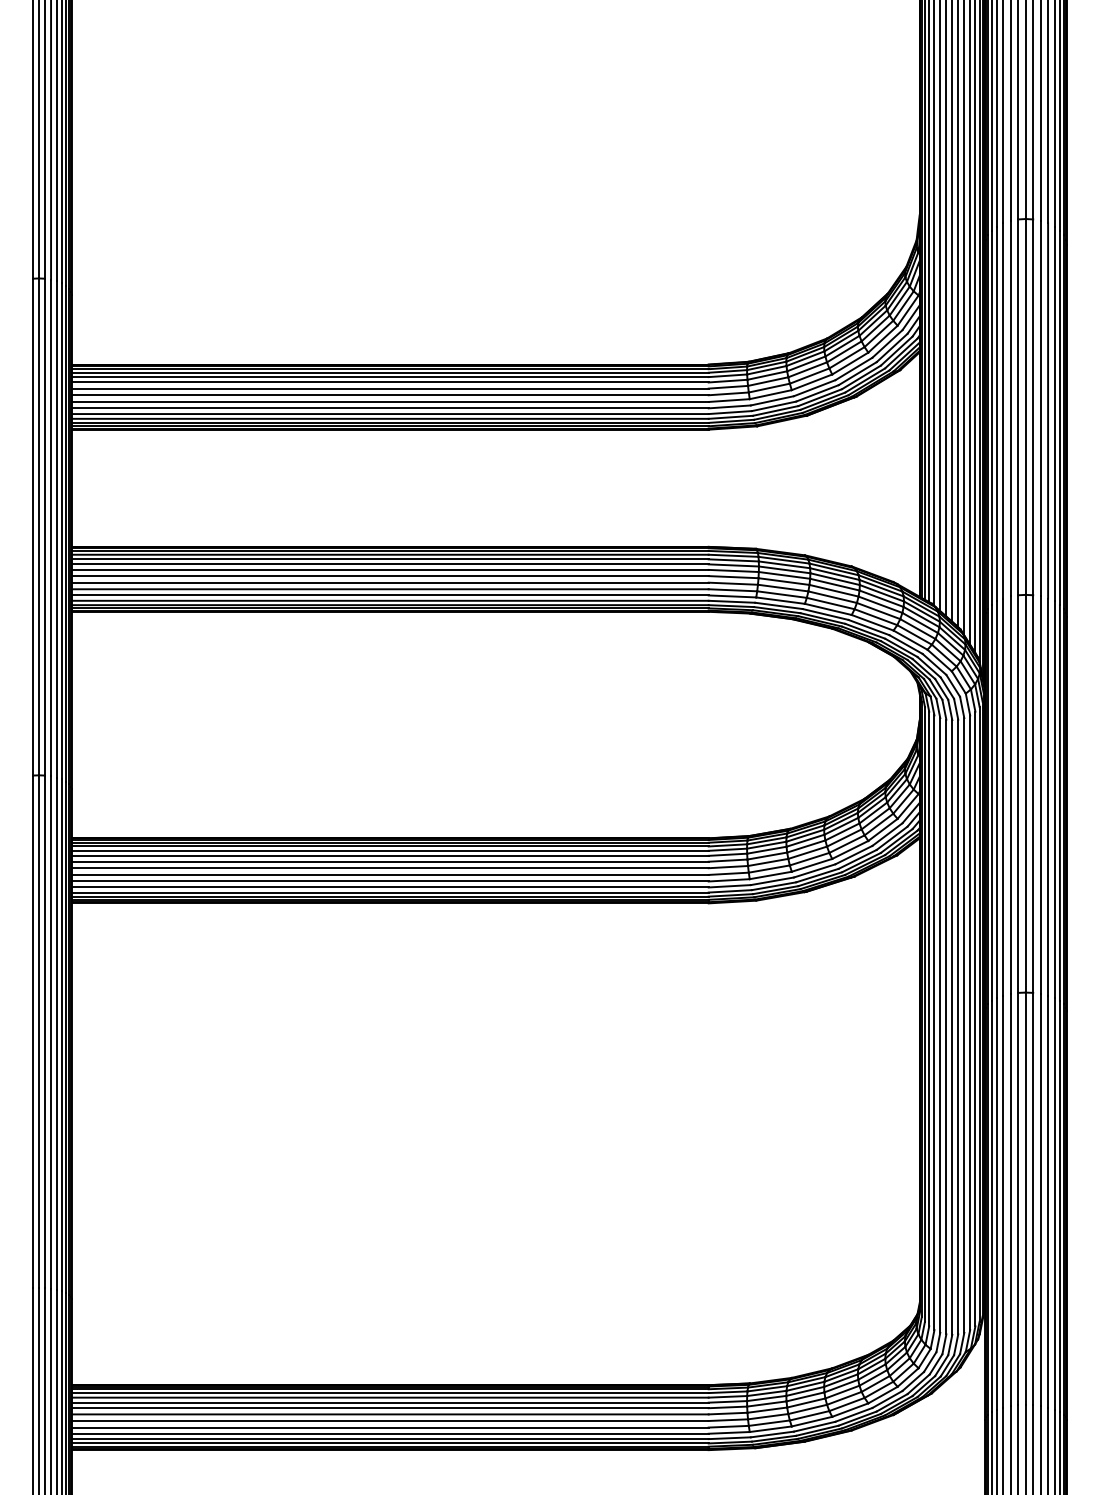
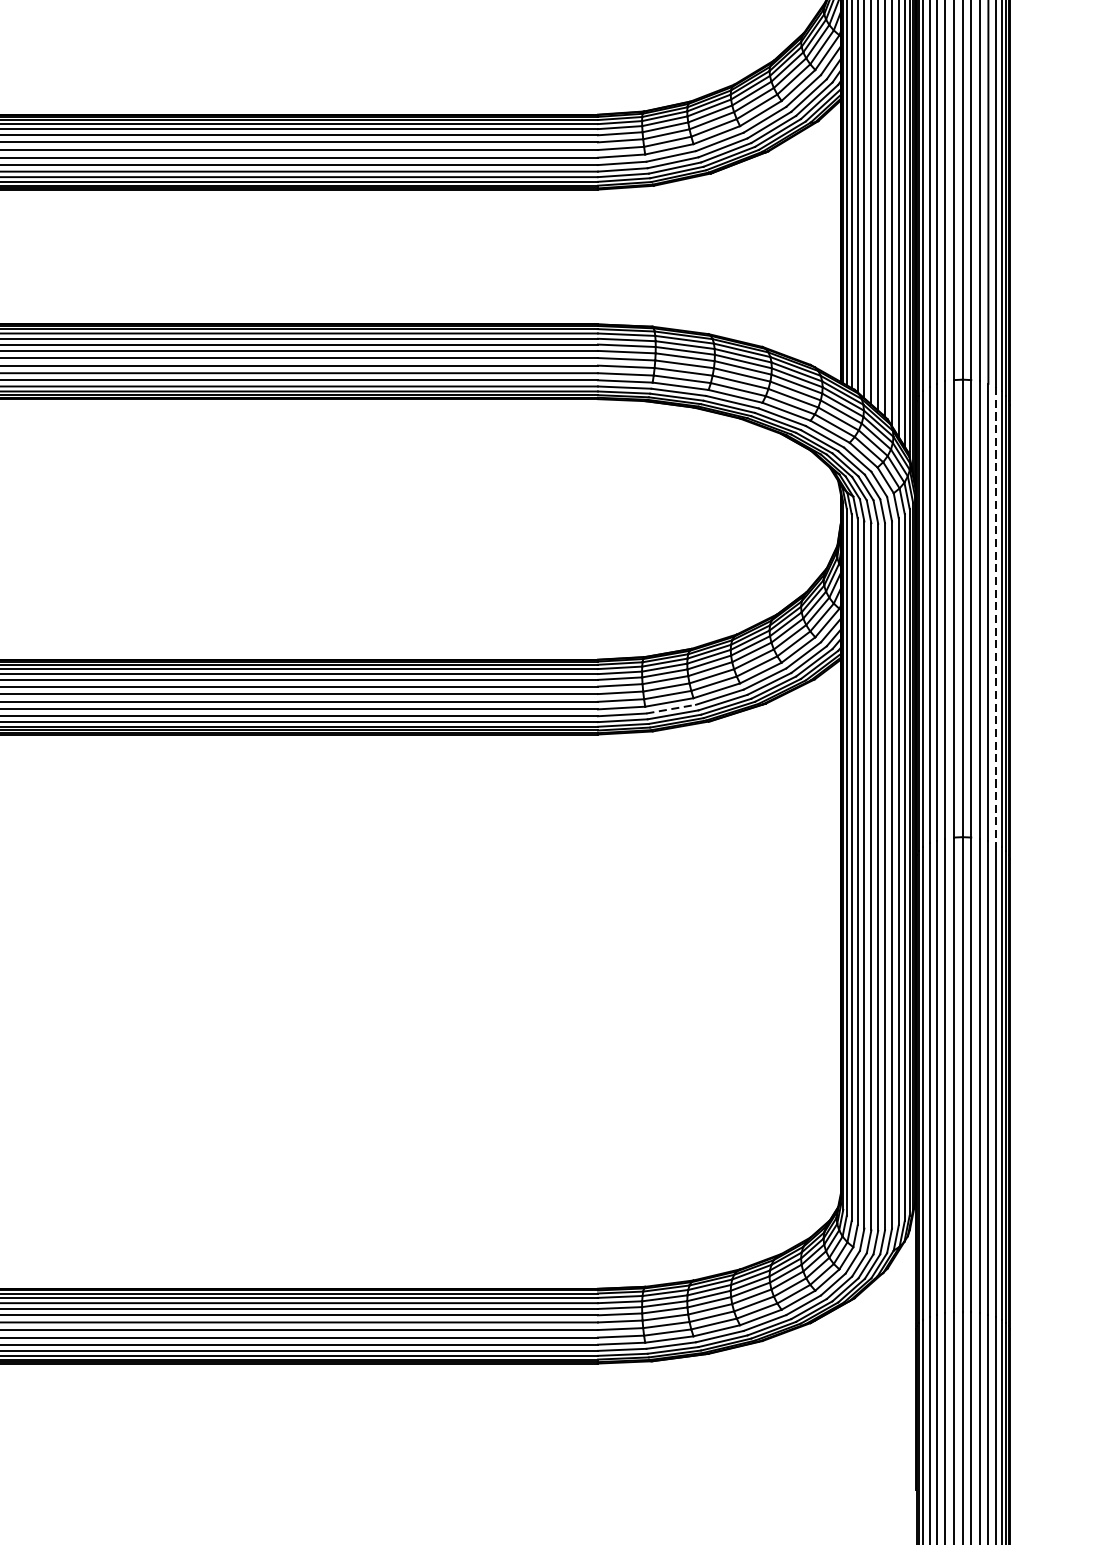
line: (1054, 800) -> (995, 616), solid -> dashed
line: (772, 881) -> (671, 709), solid -> dashed

